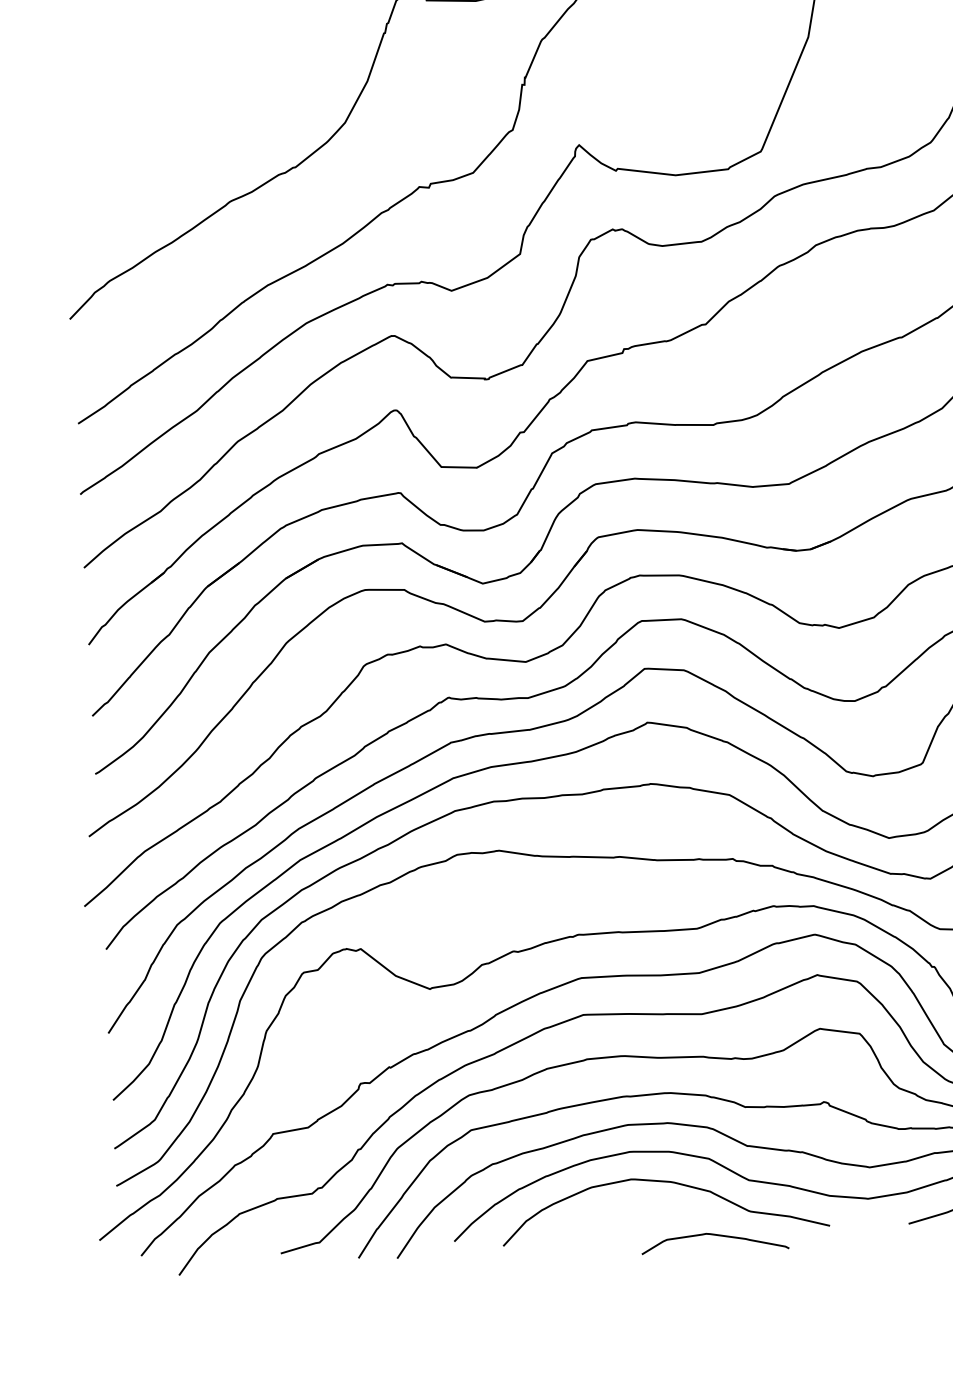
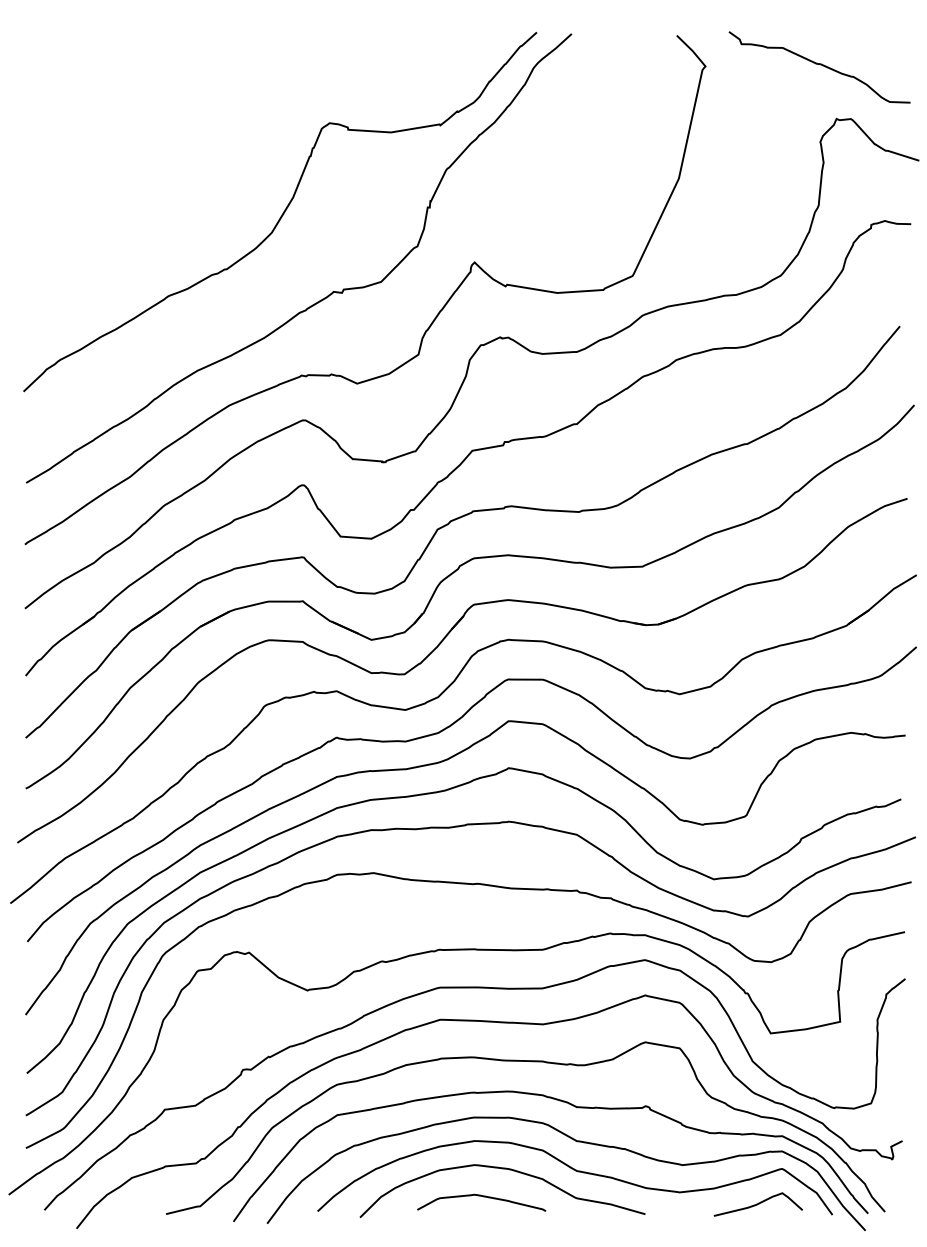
curve: (716, 1236) -> (483, 1197), moved

